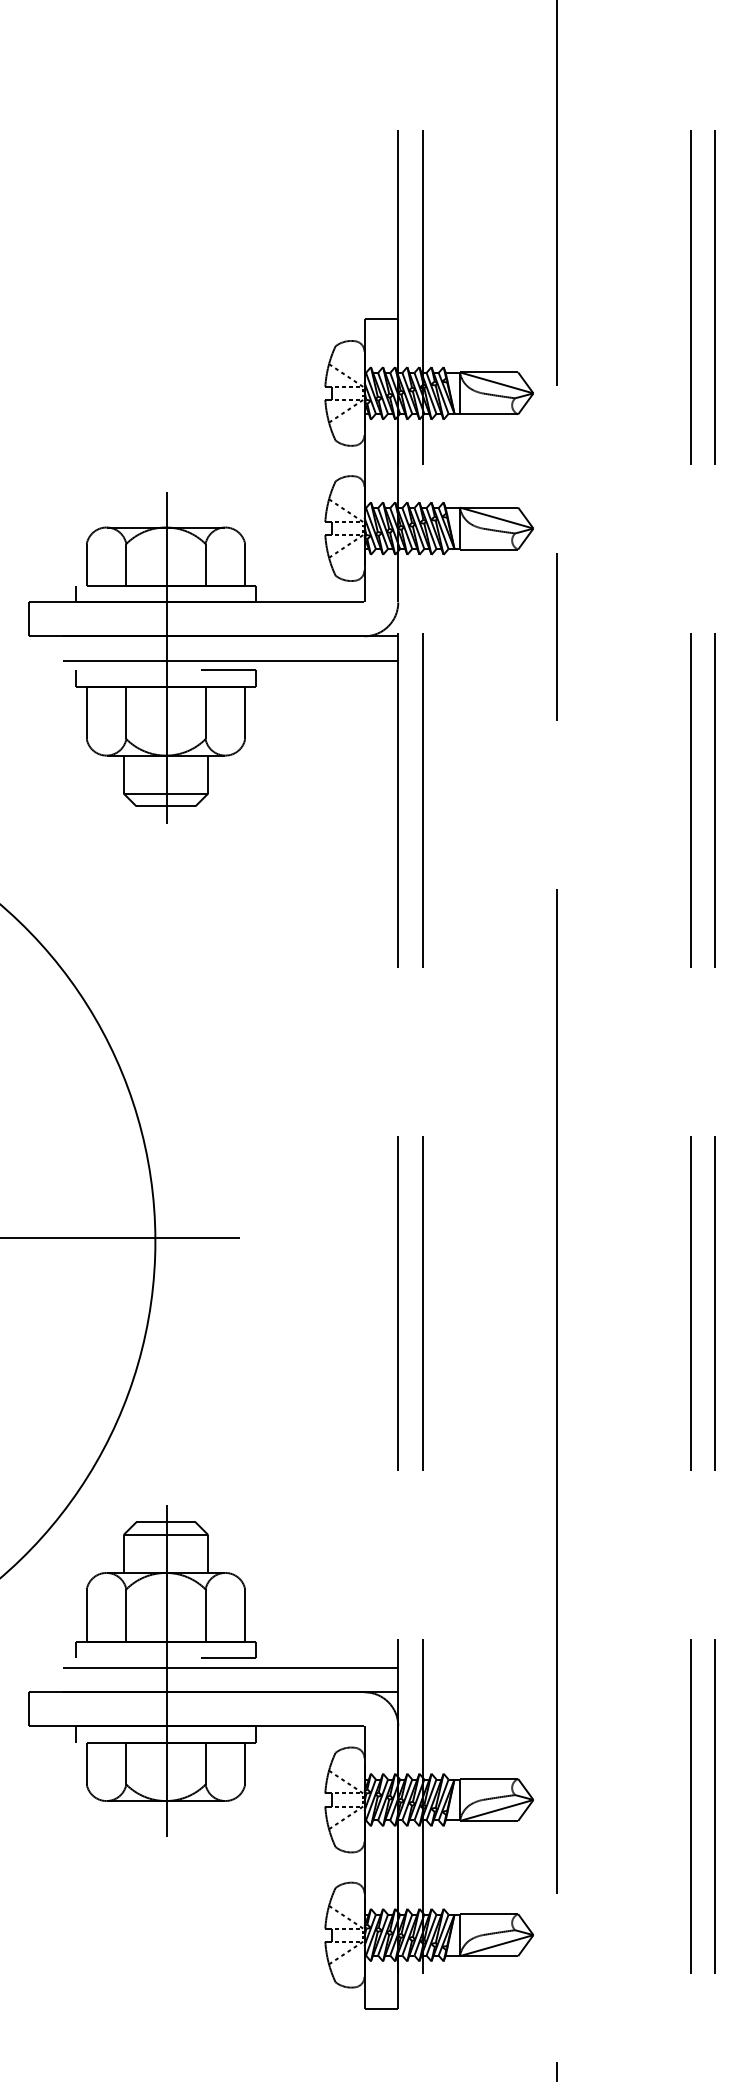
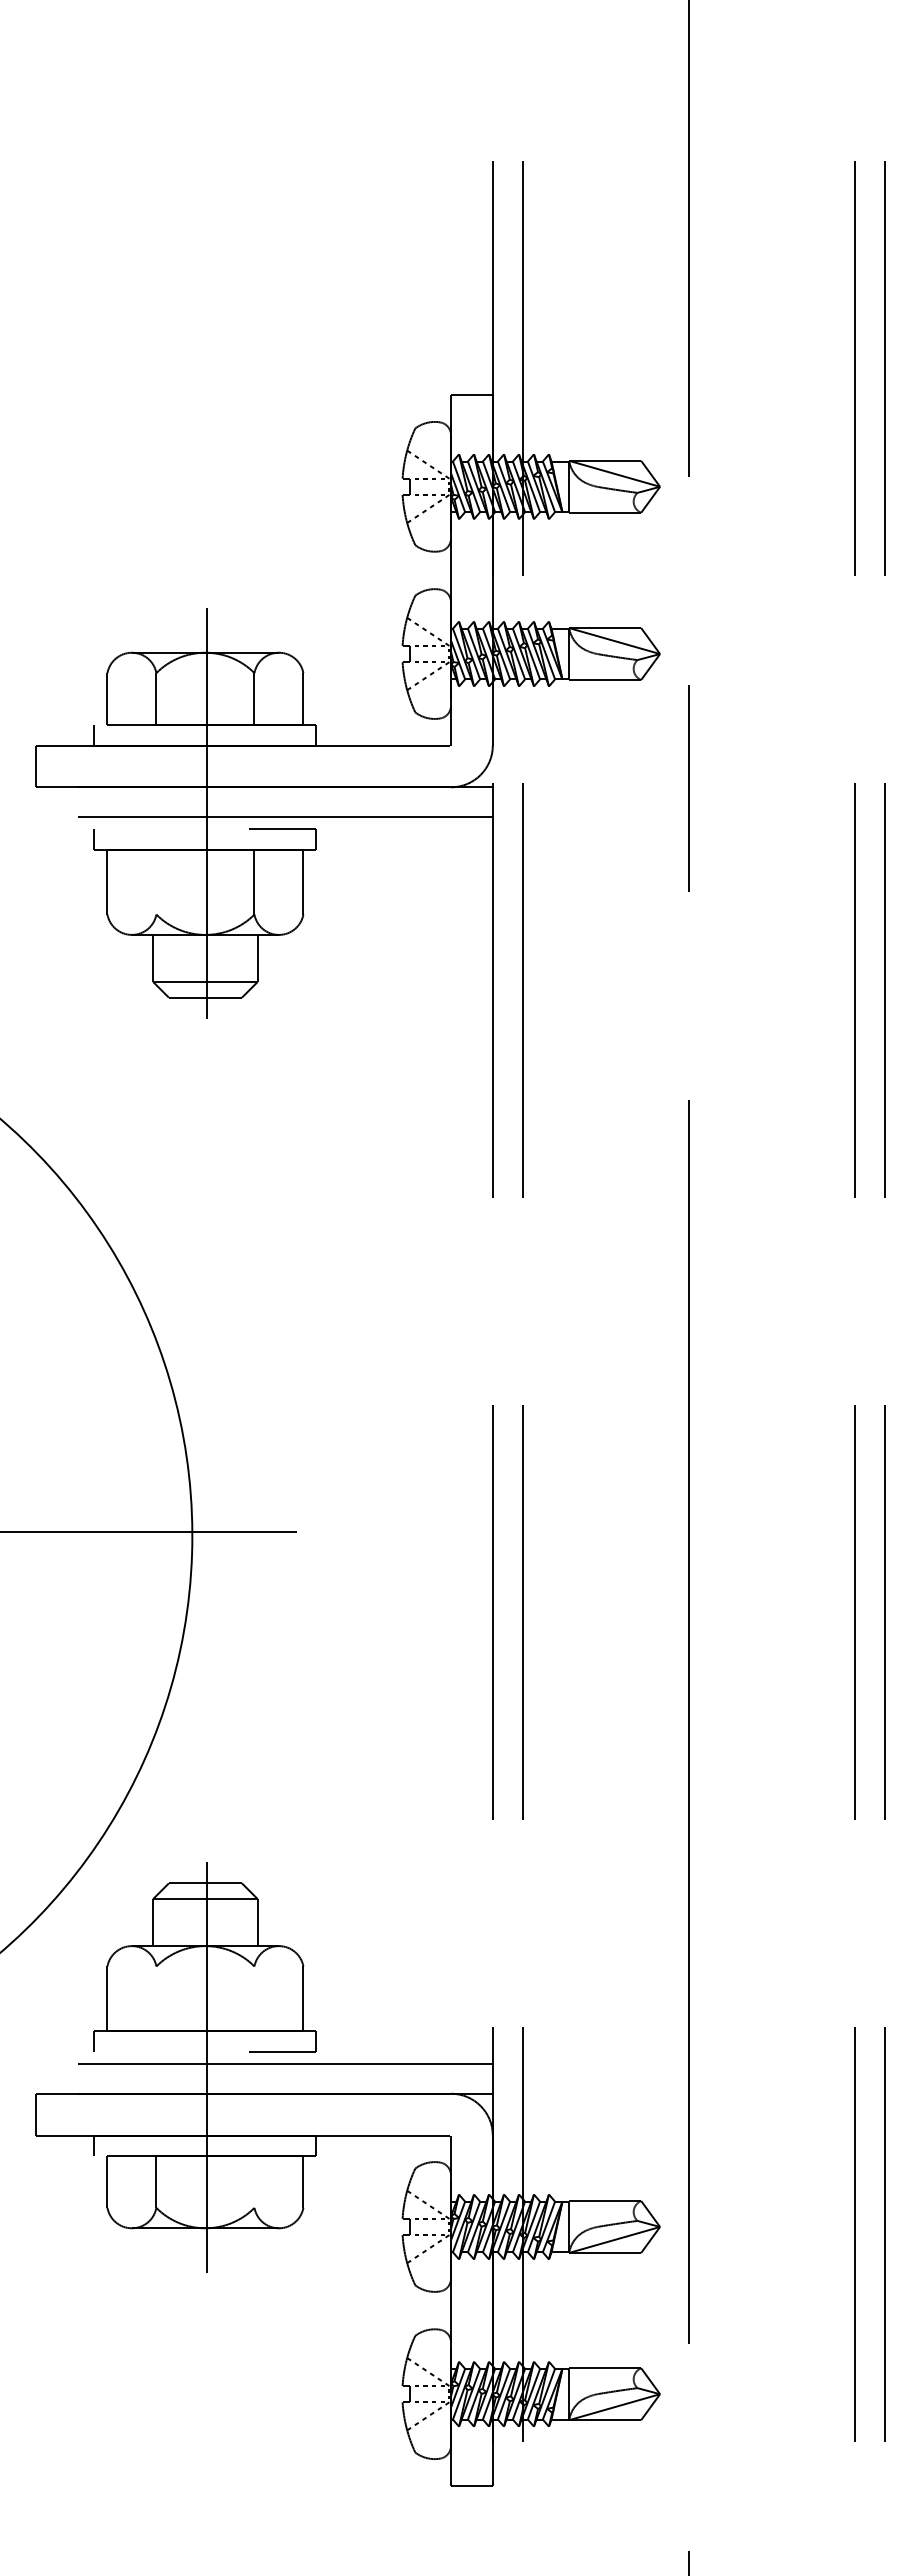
line: (126, 713) -> (156, 882), removed
line: (126, 1615) -> (156, 1998), removed
line: (205, 1615) -> (254, 1998), removed
line: (205, 1763) -> (254, 2181), removed

